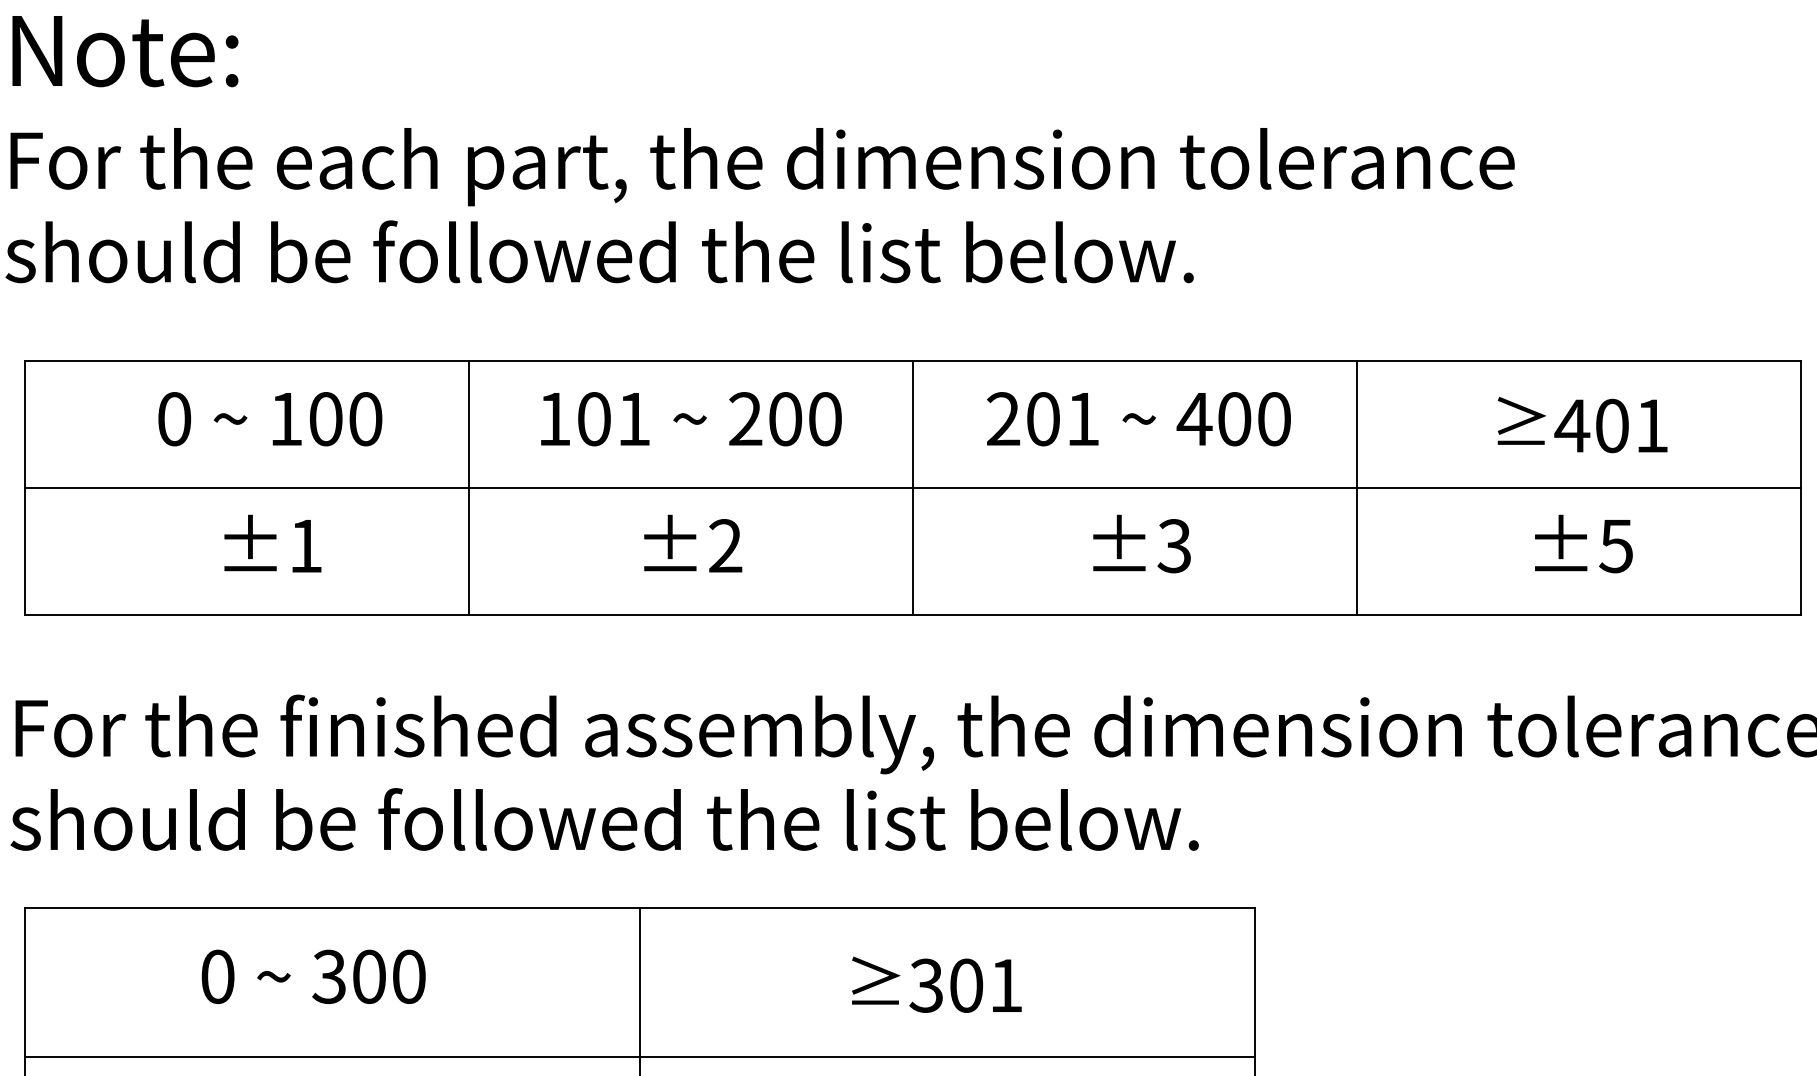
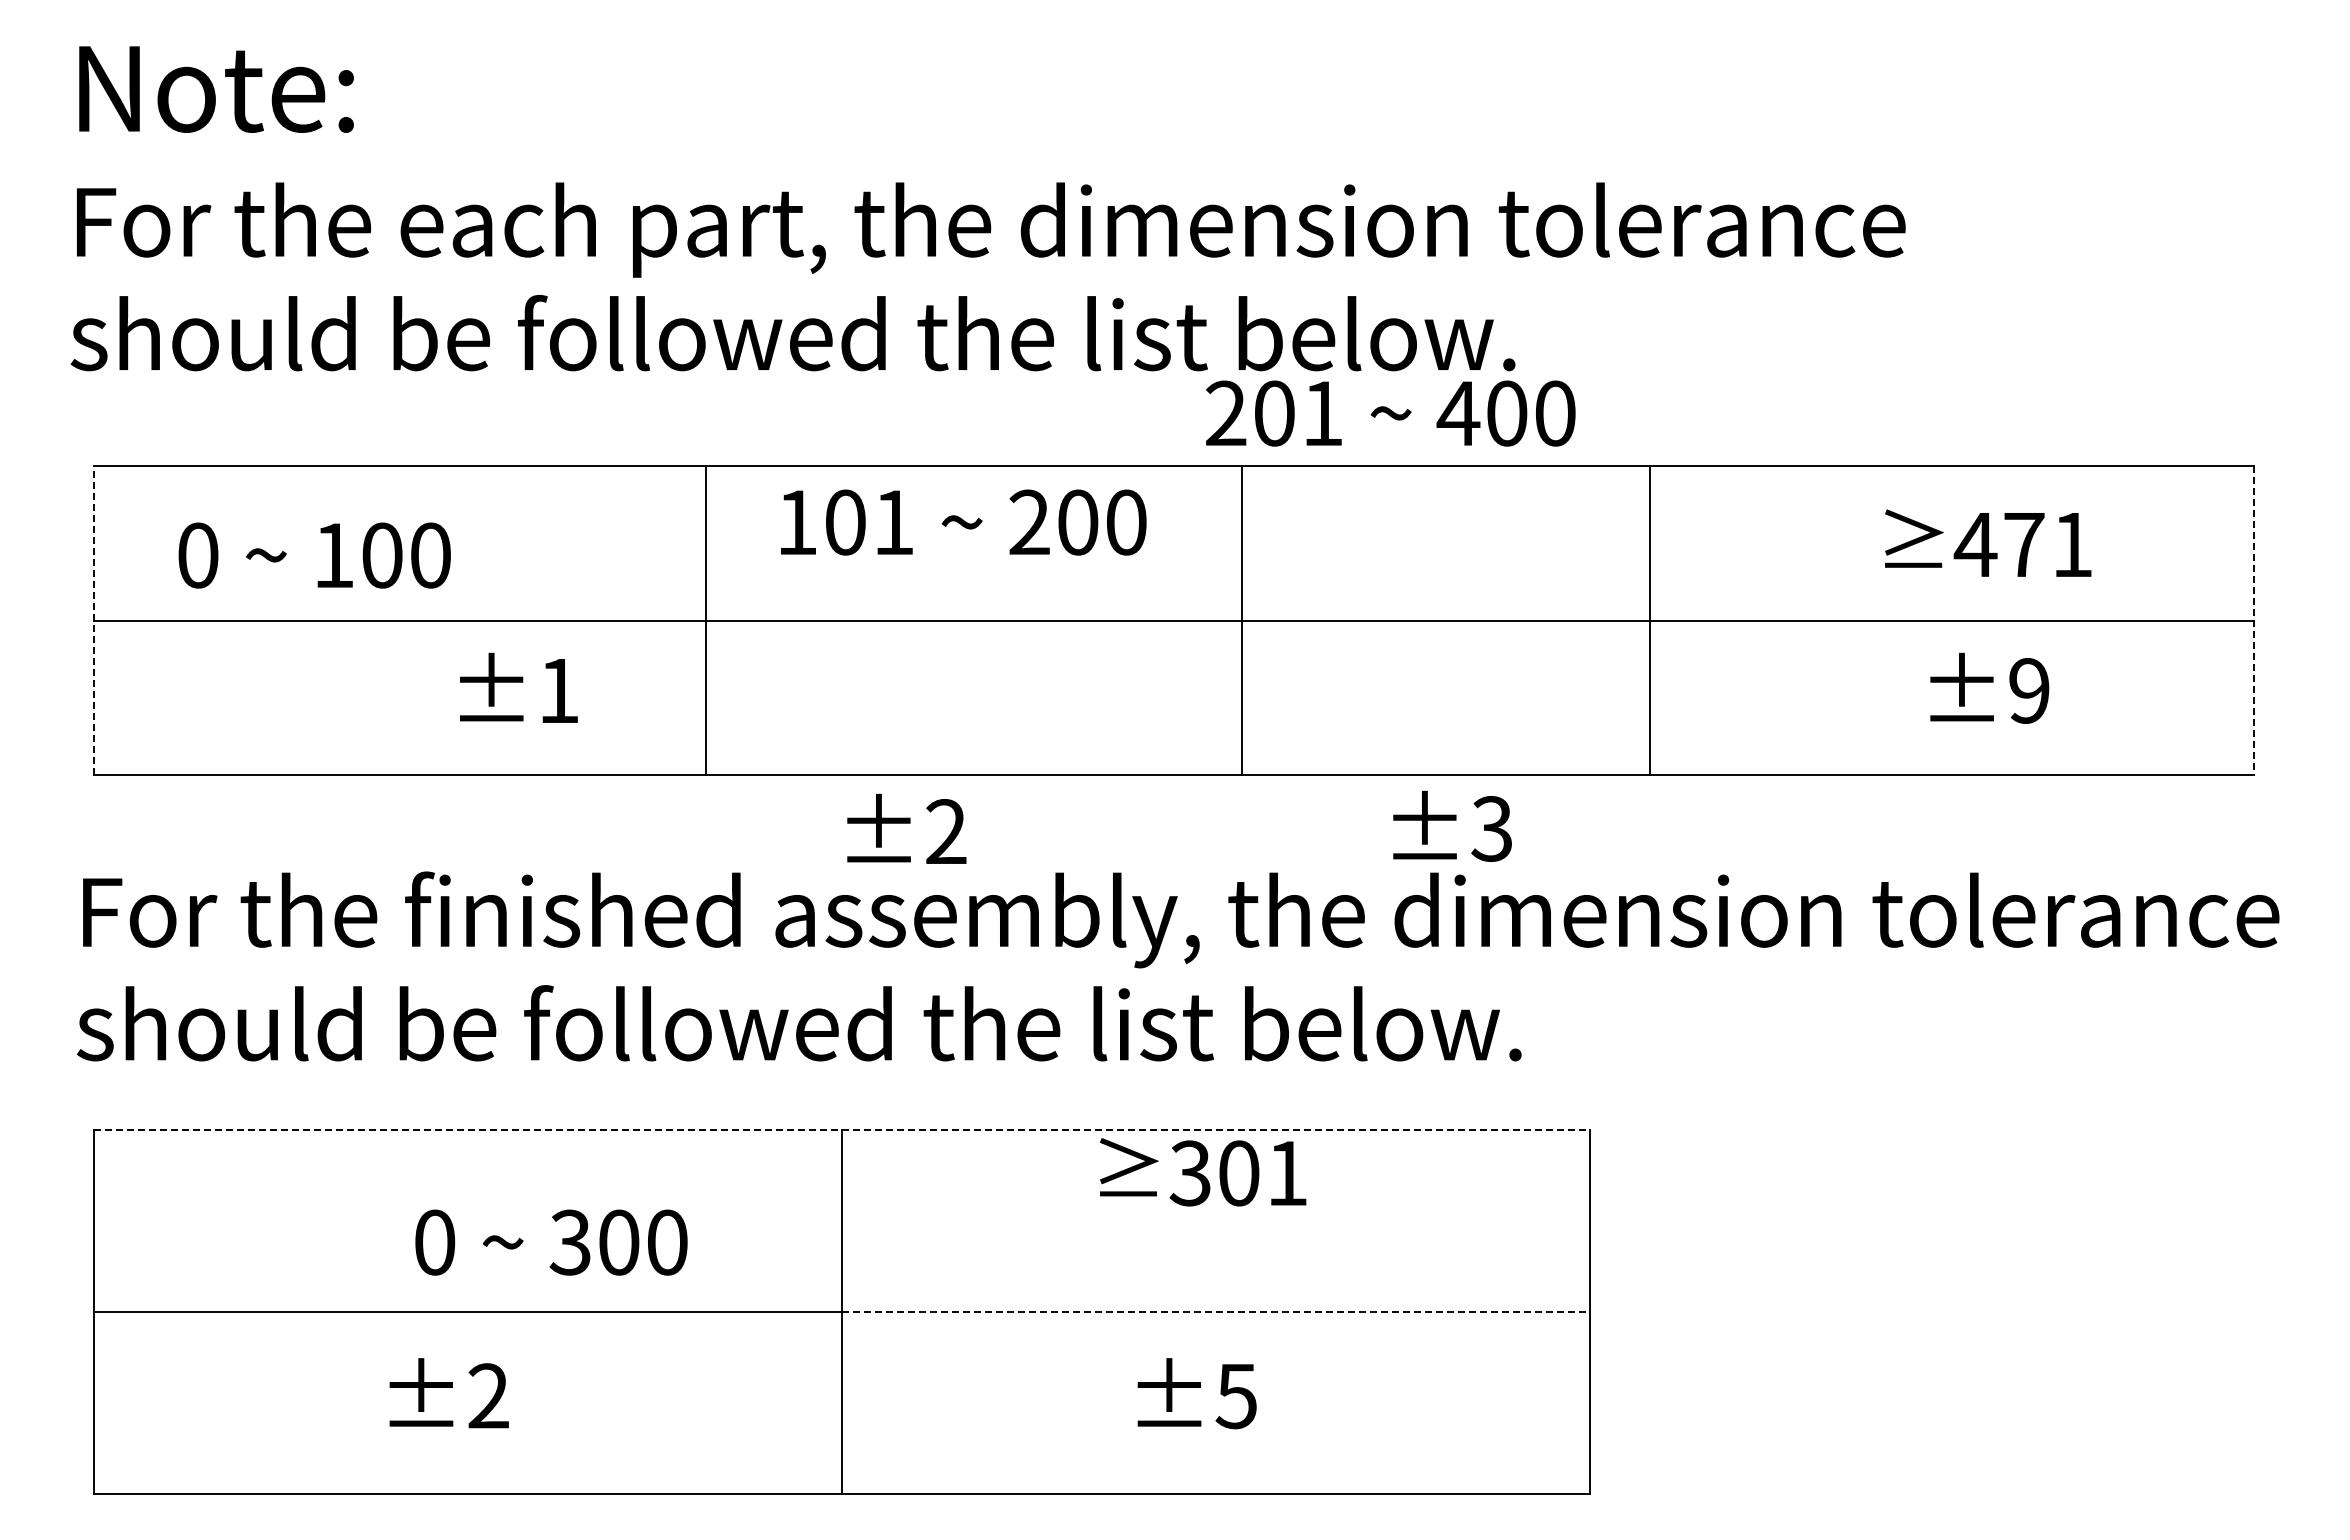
text: (270, 419) -> (314, 555), moved
text: (691, 419) -> (963, 522), moved
text: (1138, 419) -> (1390, 413), moved
text: (1612, 425) -> (2024, 544), 401 -> 471
line: (24, 488) -> (93, 620), solid -> dashed
line: (468, 488) -> (705, 620), moved
line: (913, 488) -> (1242, 620), moved
line: (1357, 488) -> (1650, 620), moved
line: (1801, 489) -> (2254, 621), solid -> dashed
text: (272, 543) -> (518, 687), moved
text: (692, 543) -> (906, 828), moved
text: (1141, 543) -> (1452, 825), moved
text: (1615, 545) -> (2028, 690), ±5 -> ±9
line: (640, 907) -> (842, 1130), solid -> dashed
text: (313, 976) -> (551, 1242), moved
text: (937, 984) -> (1203, 1172), moved
line: (947, 1057) -> (1216, 1312), solid -> dashed

